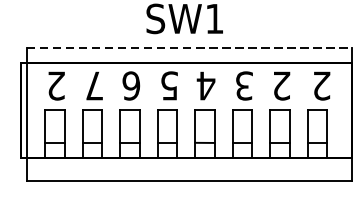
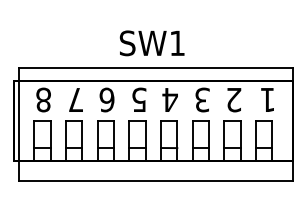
line: (189, 48) -> (156, 68), dashed -> solid
text: (56, 85) -> (43, 99), 2 -> 8
text: (321, 86) -> (267, 100), 2 -> 1

